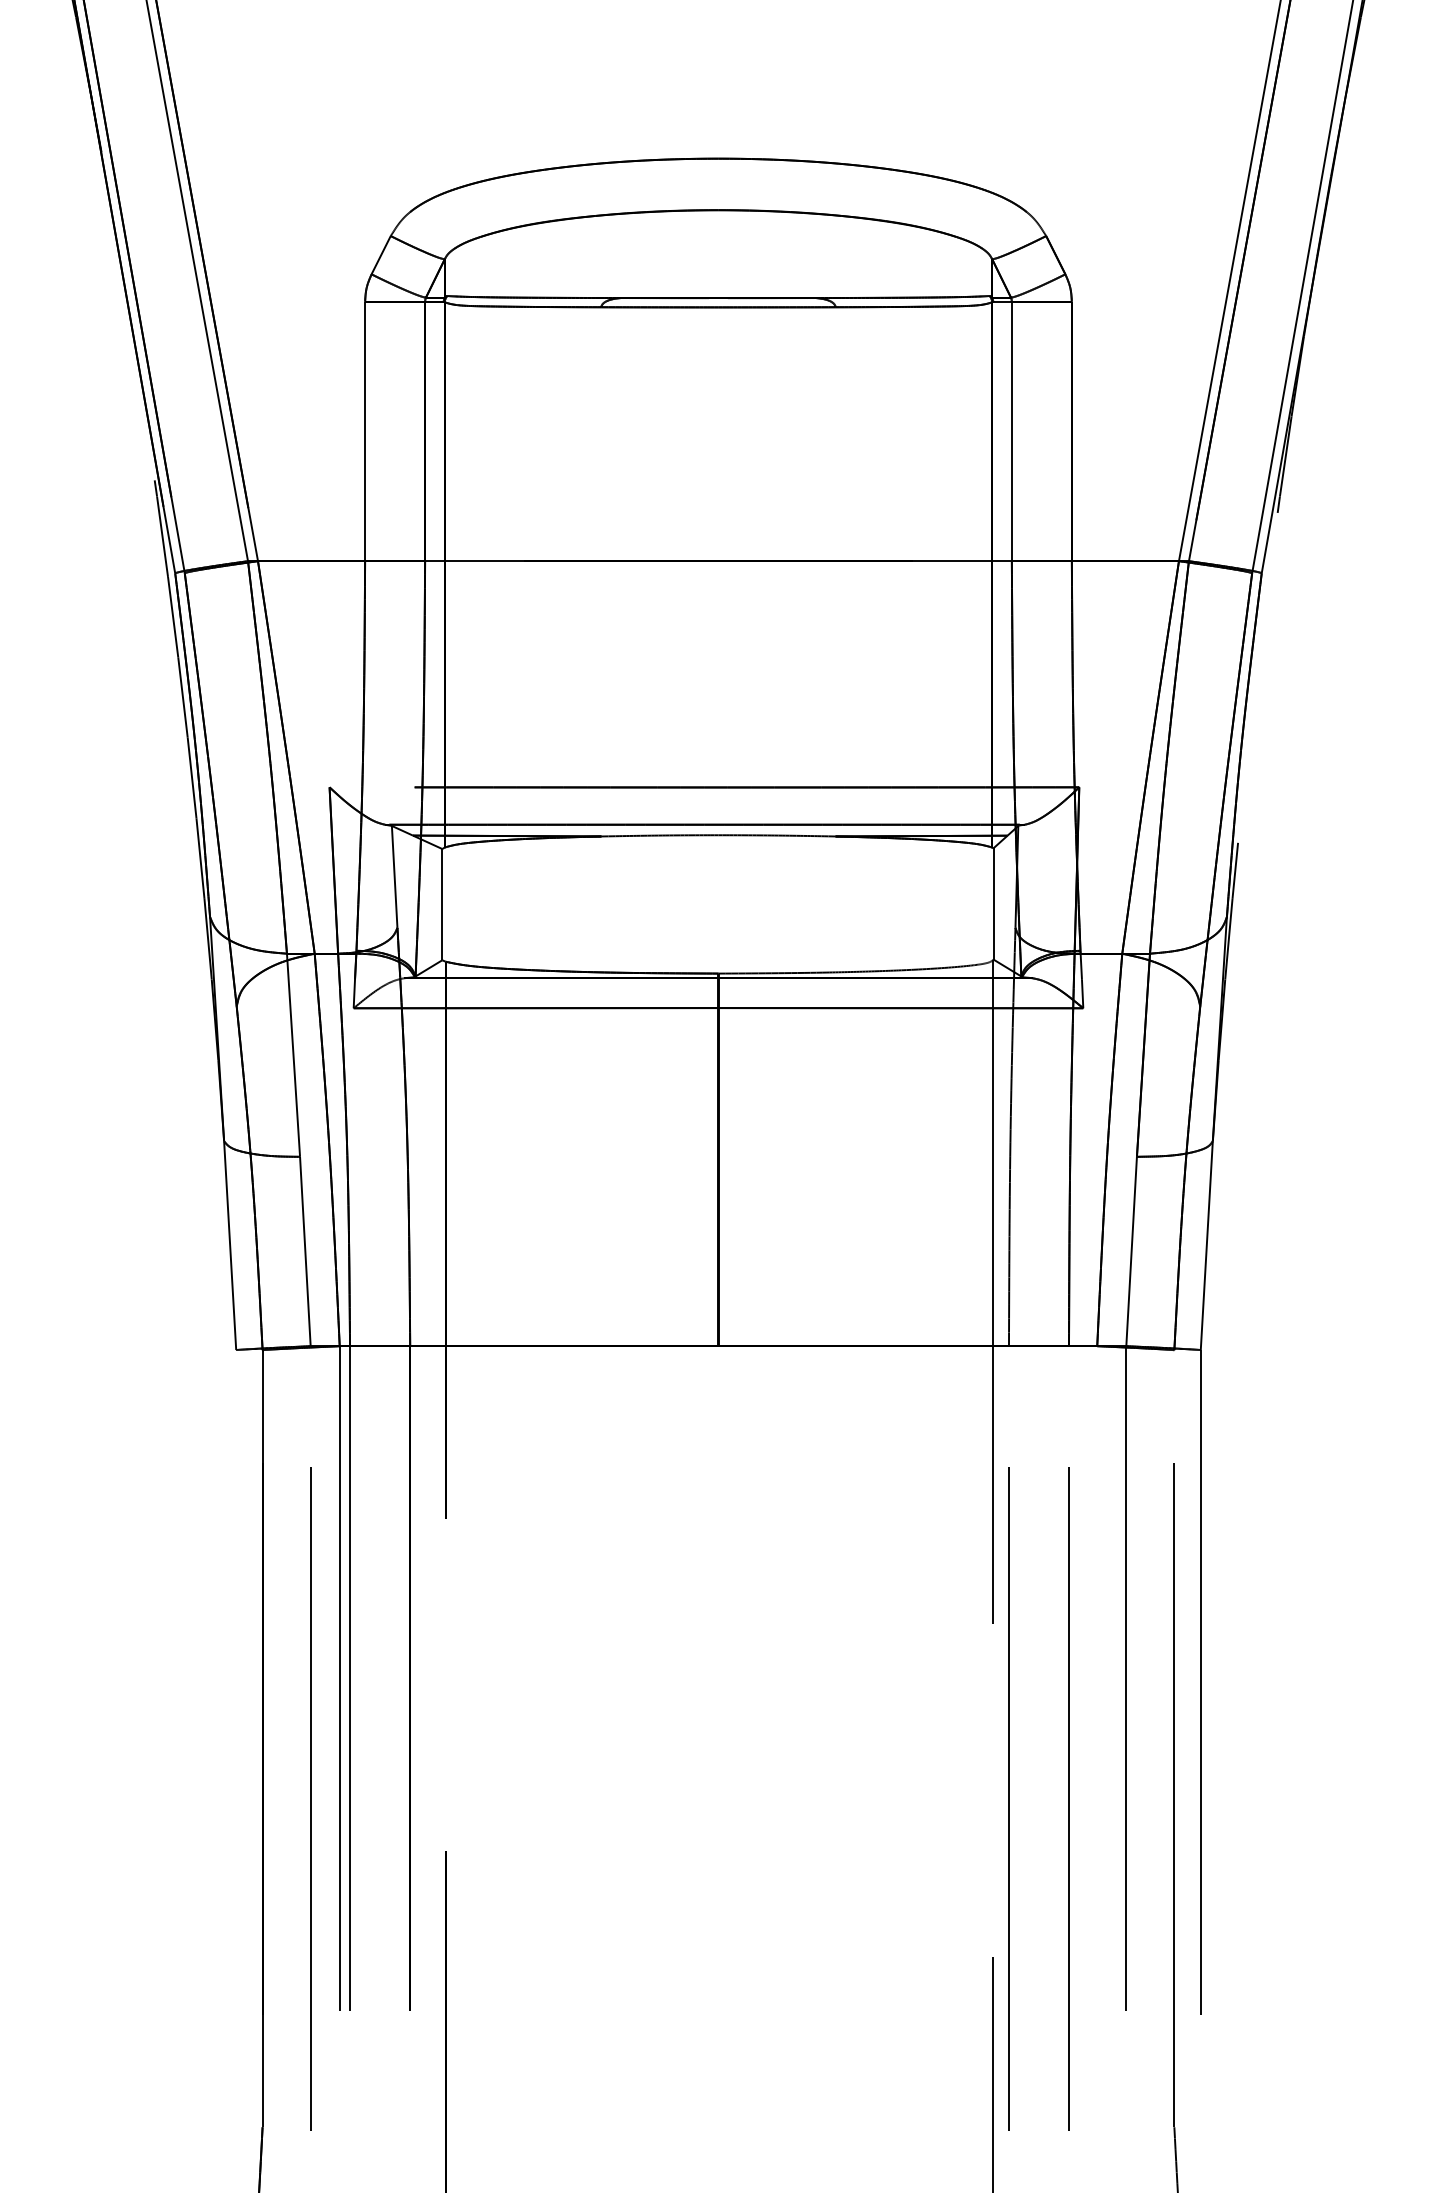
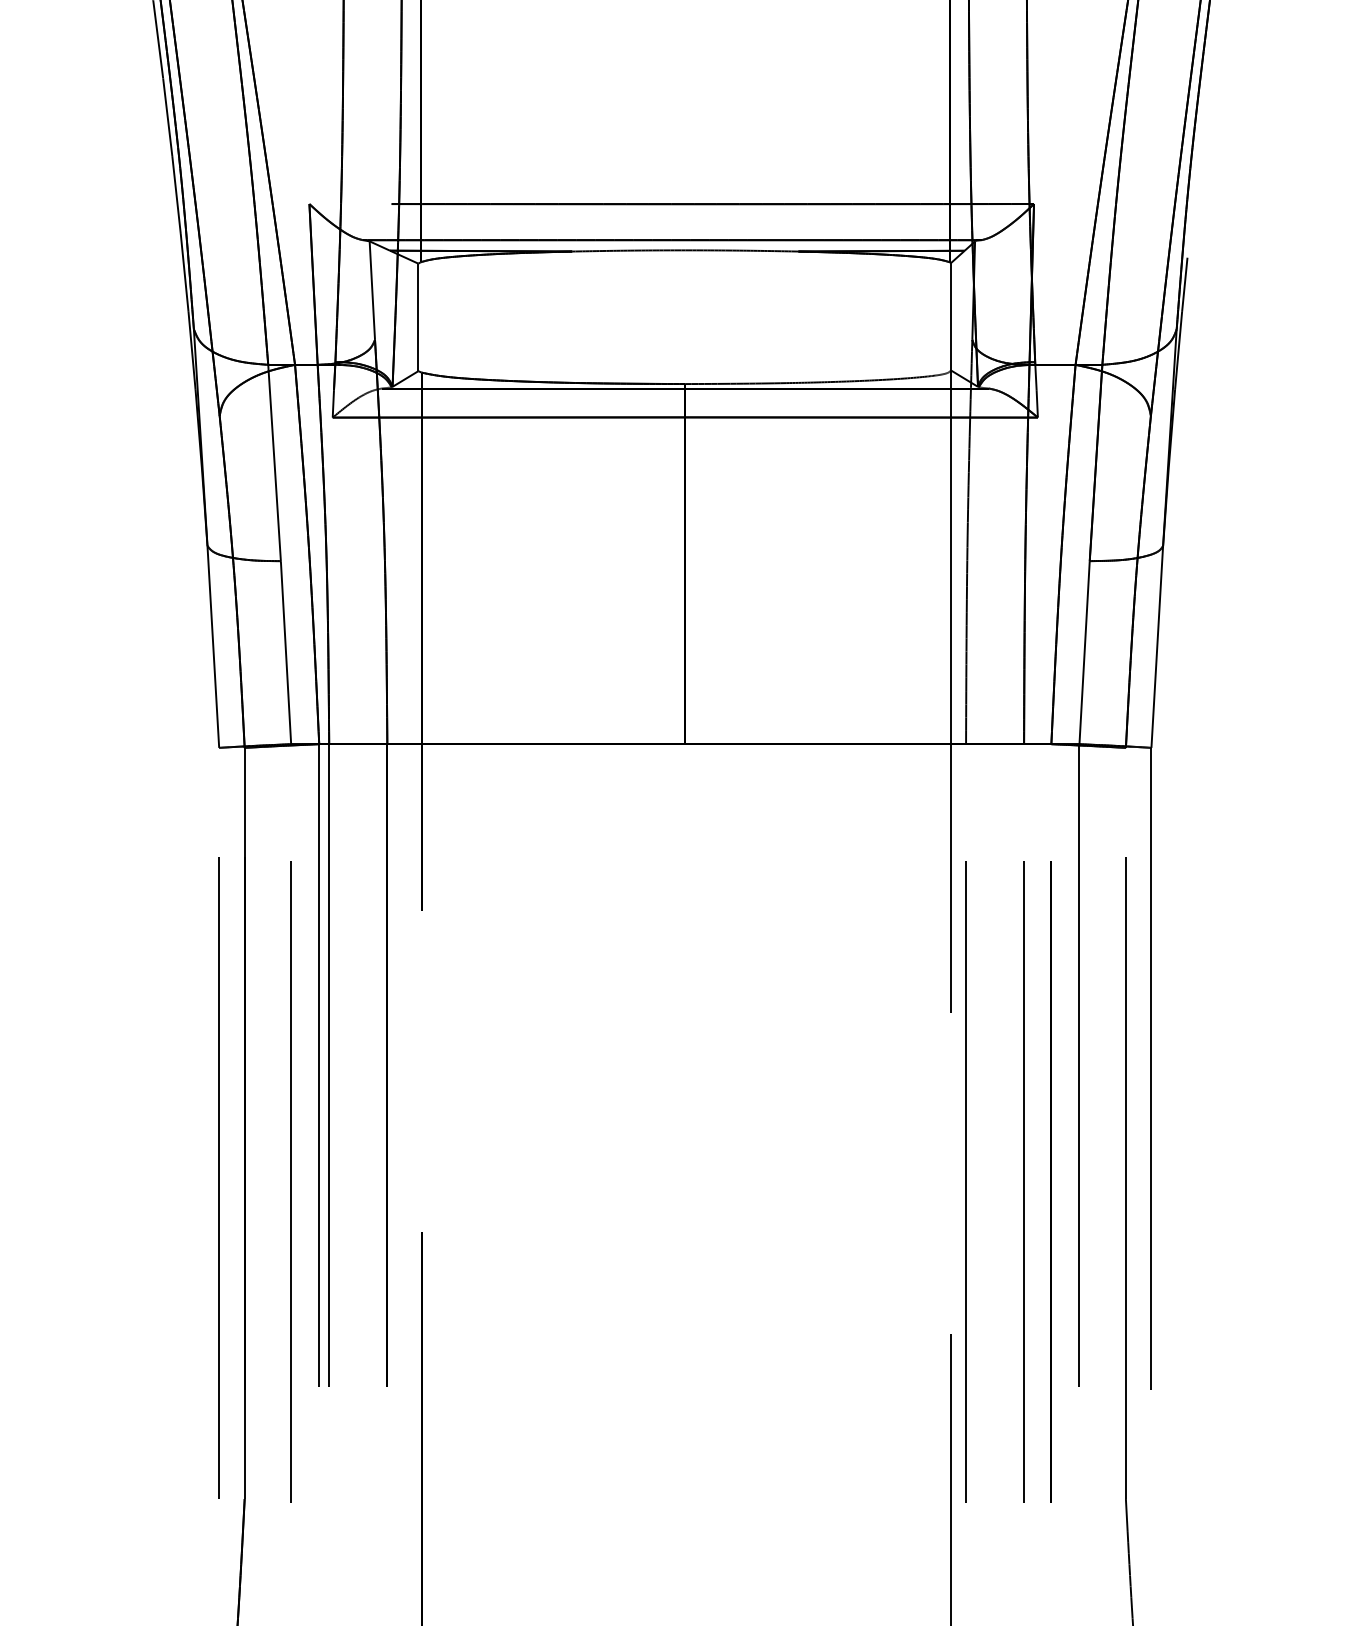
line: (235, 1794) -> (218, 1177), added
line: (1096, 1798) -> (1050, 1181), added

